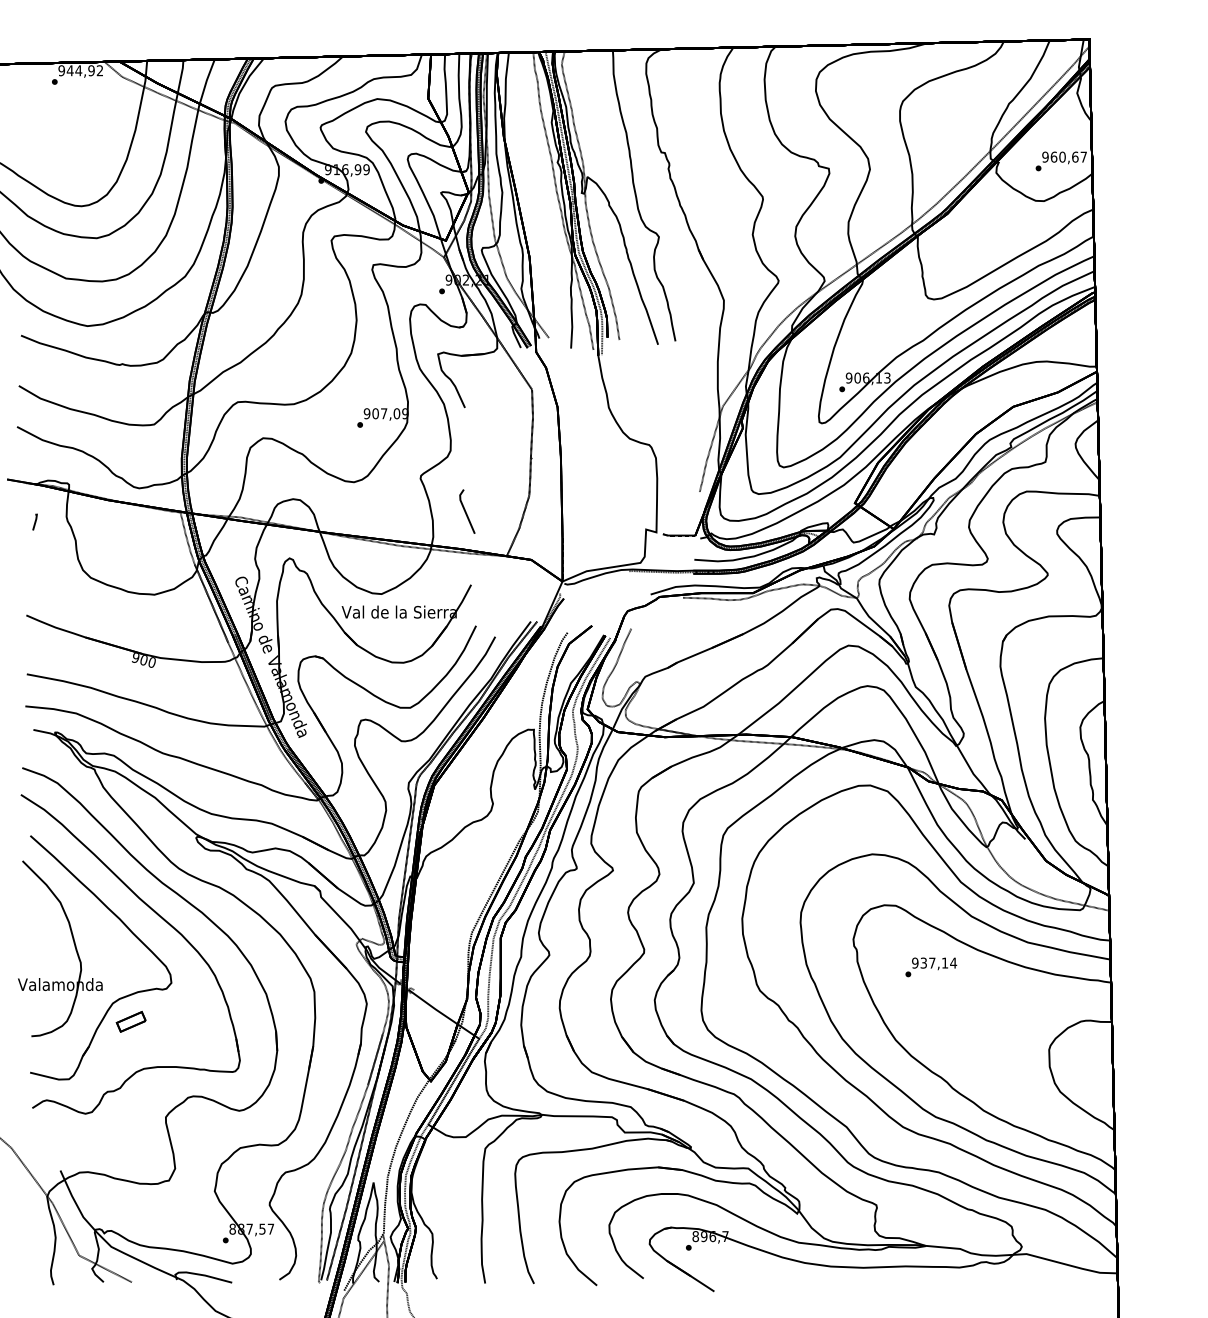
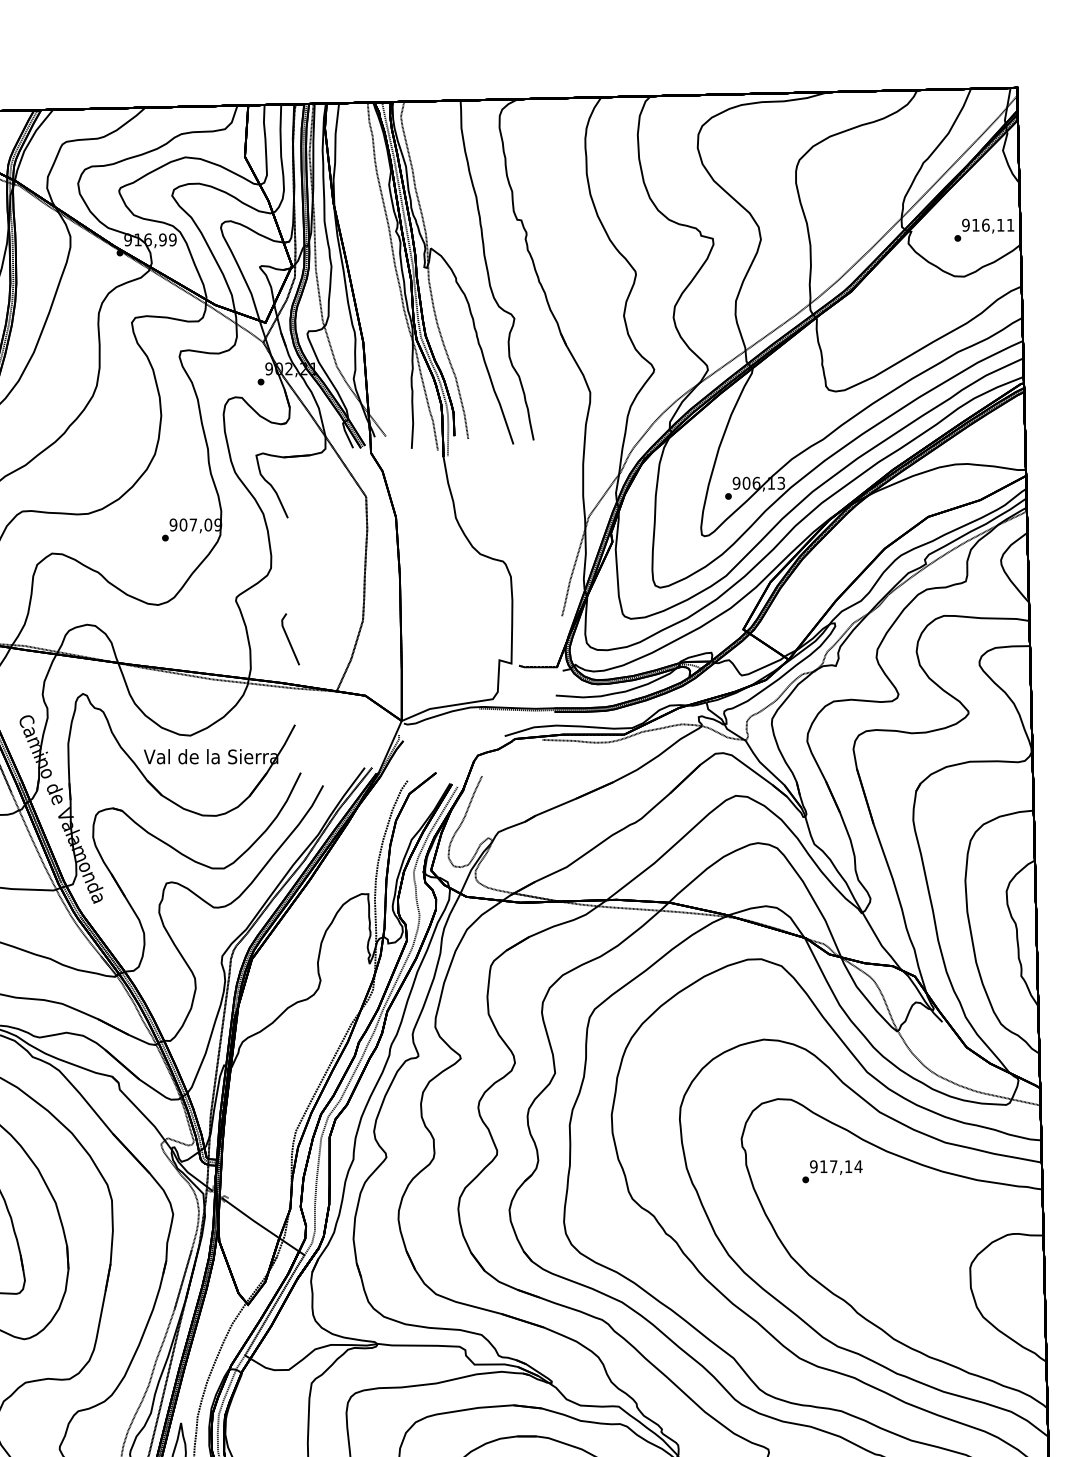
text: (1068, 156) -> (992, 224), 960,67 -> 916,11
text: (923, 962) -> (823, 1165), 937,14 -> 917,14

